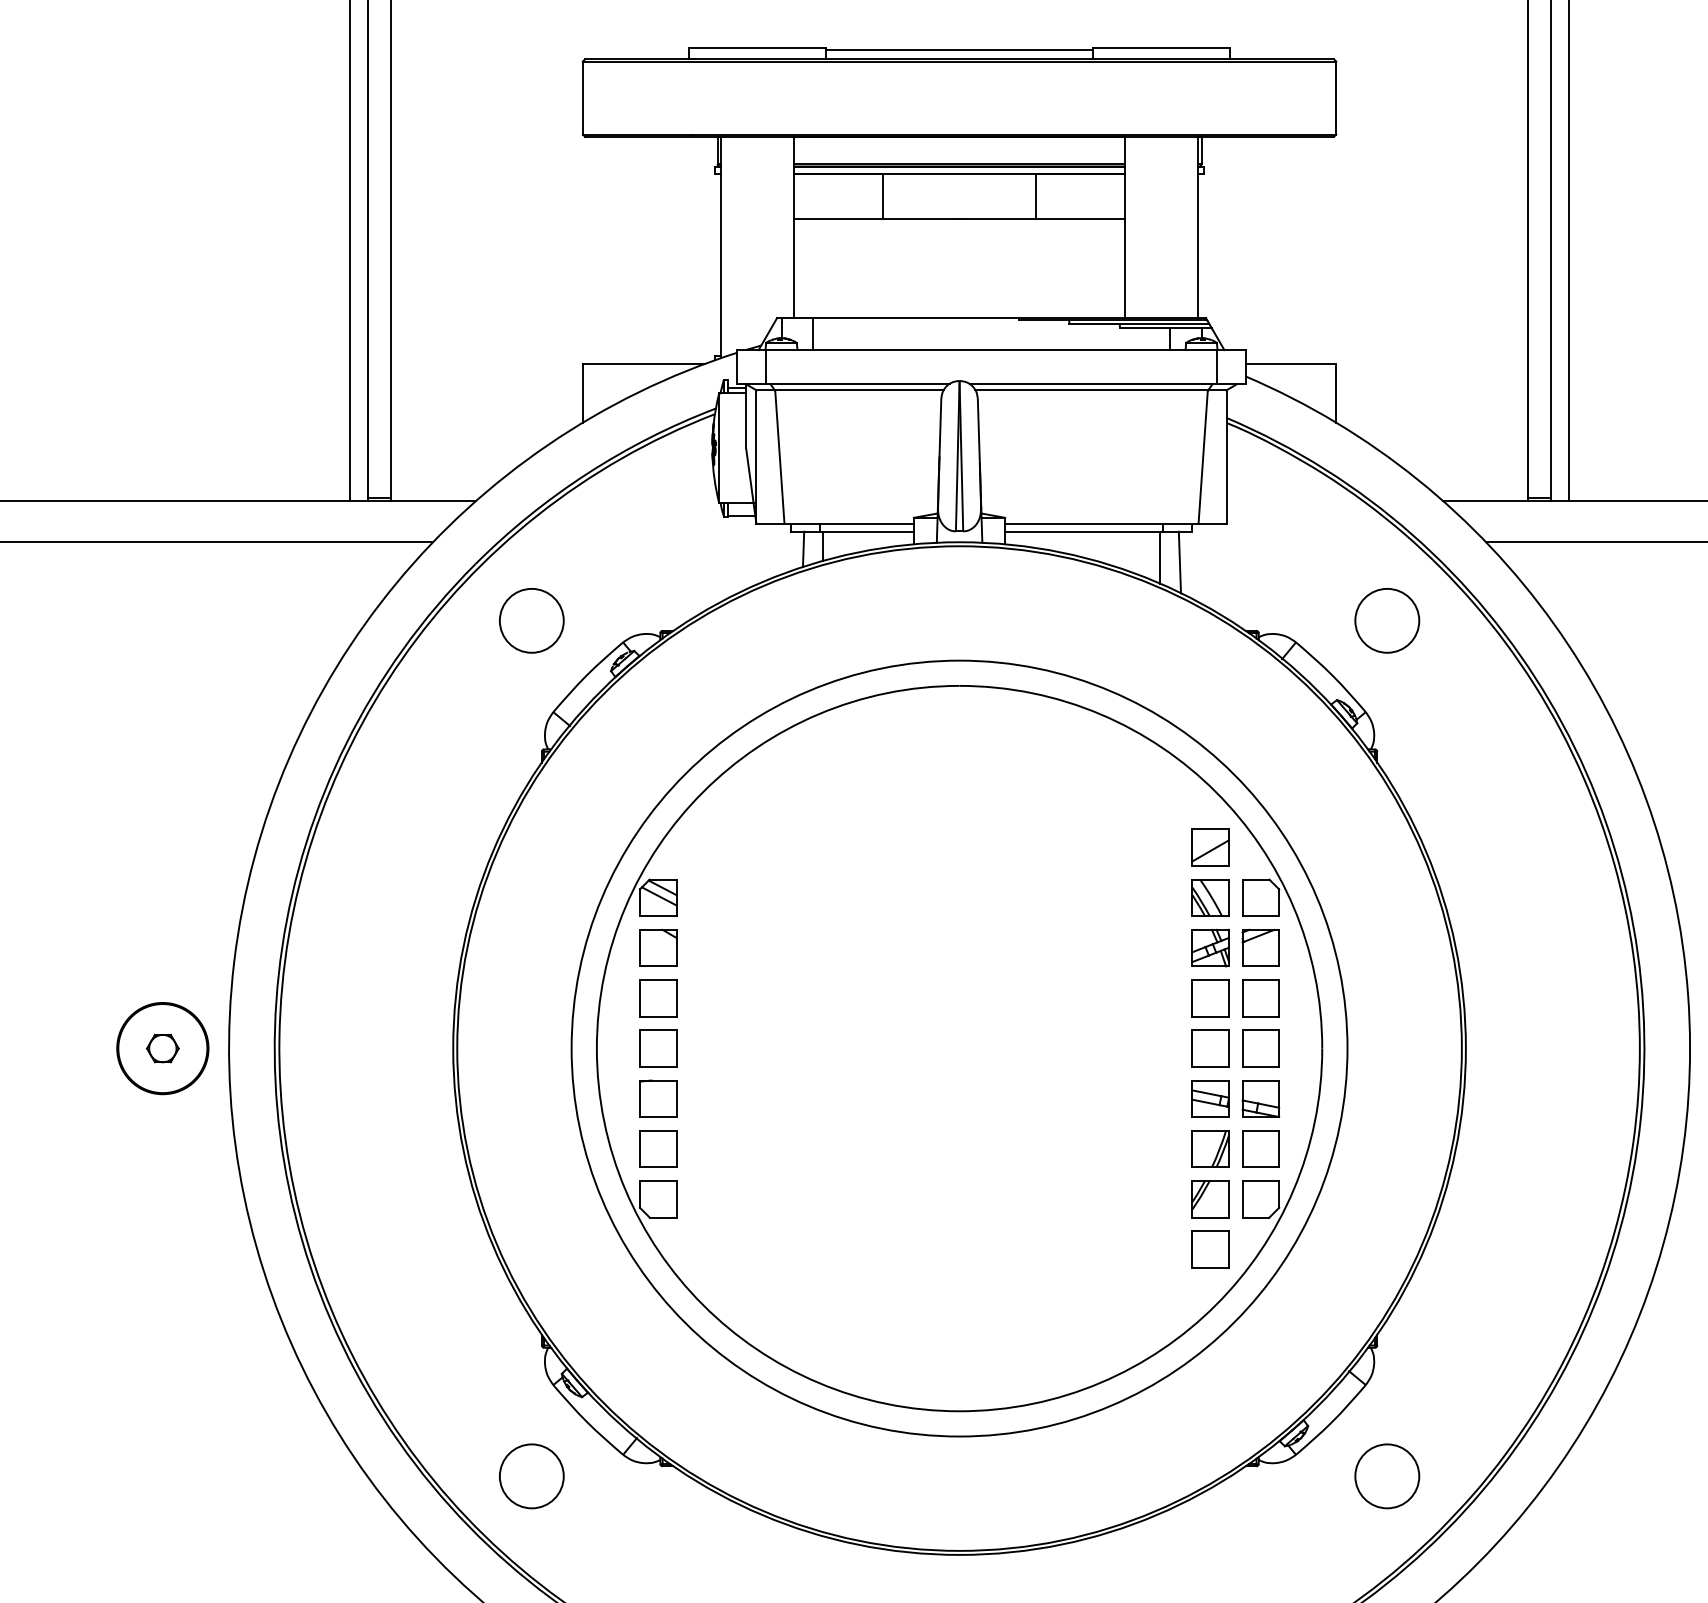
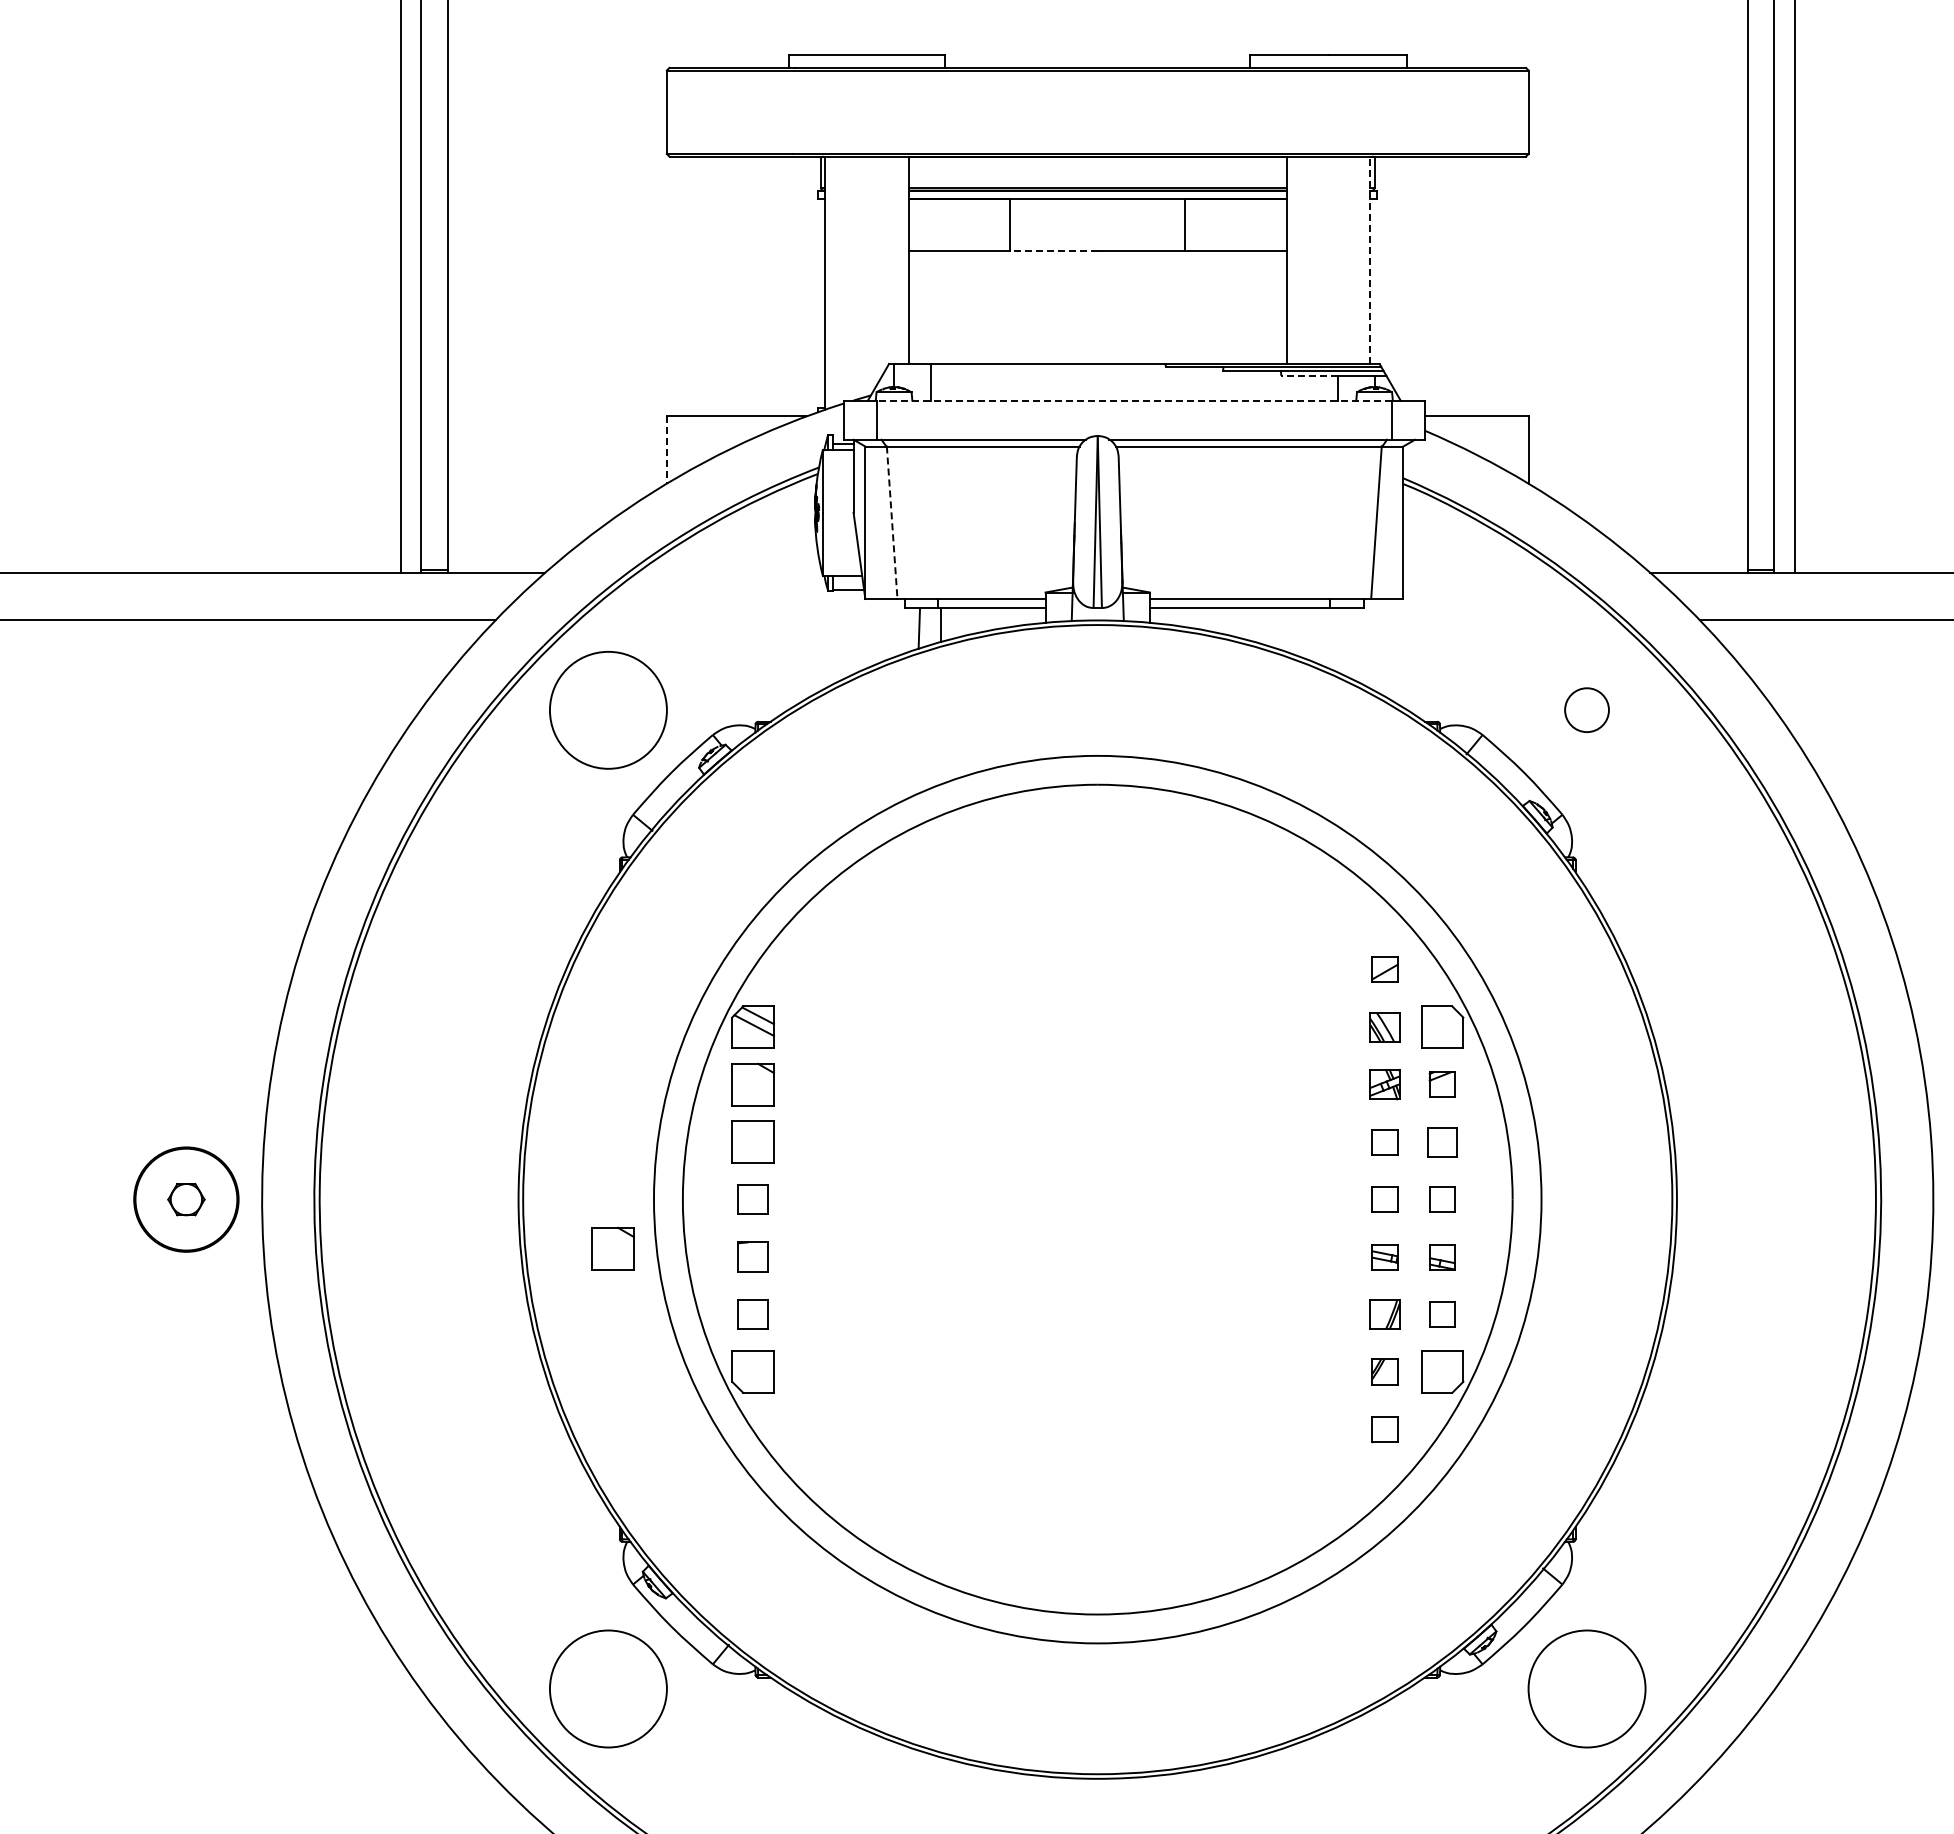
line: (959, 50) -> (1097, 57), removed
line: (920, 219) -> (1053, 251), solid -> dashed
line: (1197, 227) -> (1370, 260), solid -> dashed
line: (1144, 328) -> (1309, 375), solid -> dashed
line: (991, 349) -> (1134, 400), solid -> dashed
line: (582, 392) -> (666, 449), solid -> dashed
line: (780, 457) -> (892, 523), solid -> dashed
line: (1160, 558) -> (1327, 638), removed
line: (1179, 562) -> (1349, 643), removed
circle: (531, 620) -> (608, 709), size x1.6
circle: (1386, 620) -> (1586, 709), size x0.6
part: (1210, 847) -> (1384, 969), size x0.6
part: (1210, 897) -> (1384, 1026), size x0.7
part: (1210, 947) -> (1384, 1084), size x0.7
part: (1260, 947) -> (1441, 1084), size x0.6
part: (1210, 997) -> (1384, 1141), size x0.6
part: (1260, 997) -> (1442, 1141), size x0.7
part: (657, 1048) -> (752, 1199), size x0.7
part: (1210, 1048) -> (1384, 1199), size x0.6
part: (1260, 1048) -> (1442, 1199), size x0.6
part: (535, 1091) -> (612, 1248), added
part: (657, 1098) -> (752, 1256), size x0.7
part: (1210, 1098) -> (1384, 1256), size x0.6
part: (1260, 1098) -> (1442, 1256), size x0.6
part: (657, 1148) -> (752, 1314), size x0.7
part: (1210, 1148) -> (1384, 1314), size x0.7
part: (1260, 1148) -> (1442, 1314), size x0.6
part: (1210, 1198) -> (1384, 1371), size x0.6
part: (1210, 1249) -> (1384, 1429), size x0.6
circle: (531, 1475) -> (608, 1688), size x1.6
circle: (1386, 1475) -> (1586, 1688), size x1.6

